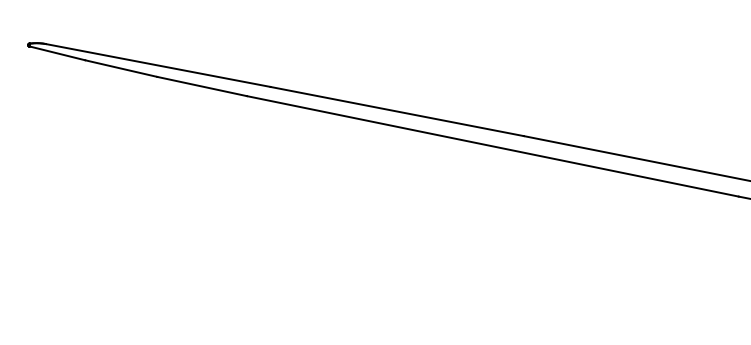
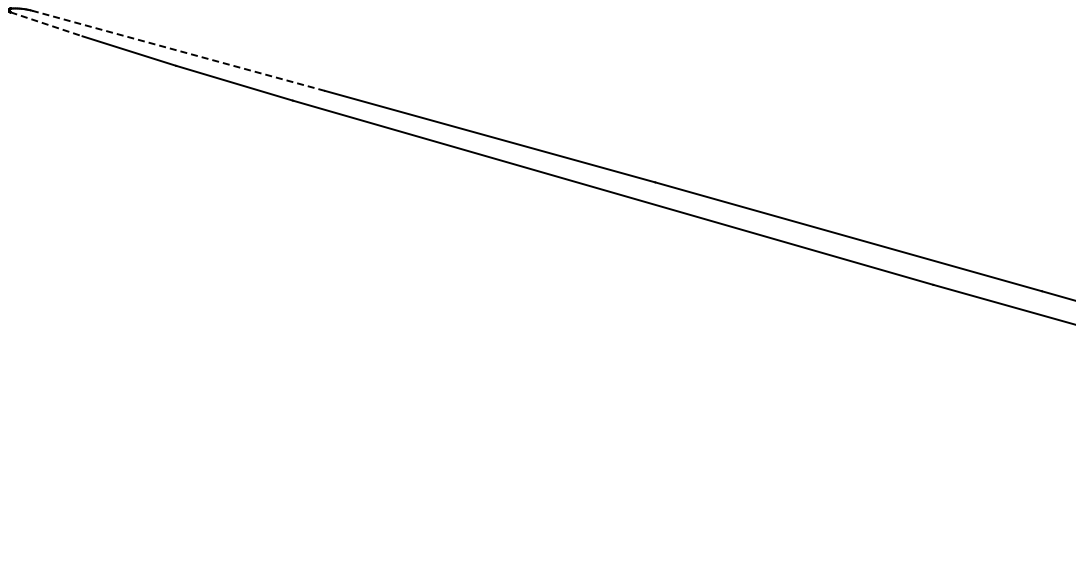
line: (57, 53) -> (46, 24), solid -> dashed
line: (158, 65) -> (178, 50), solid -> dashed

